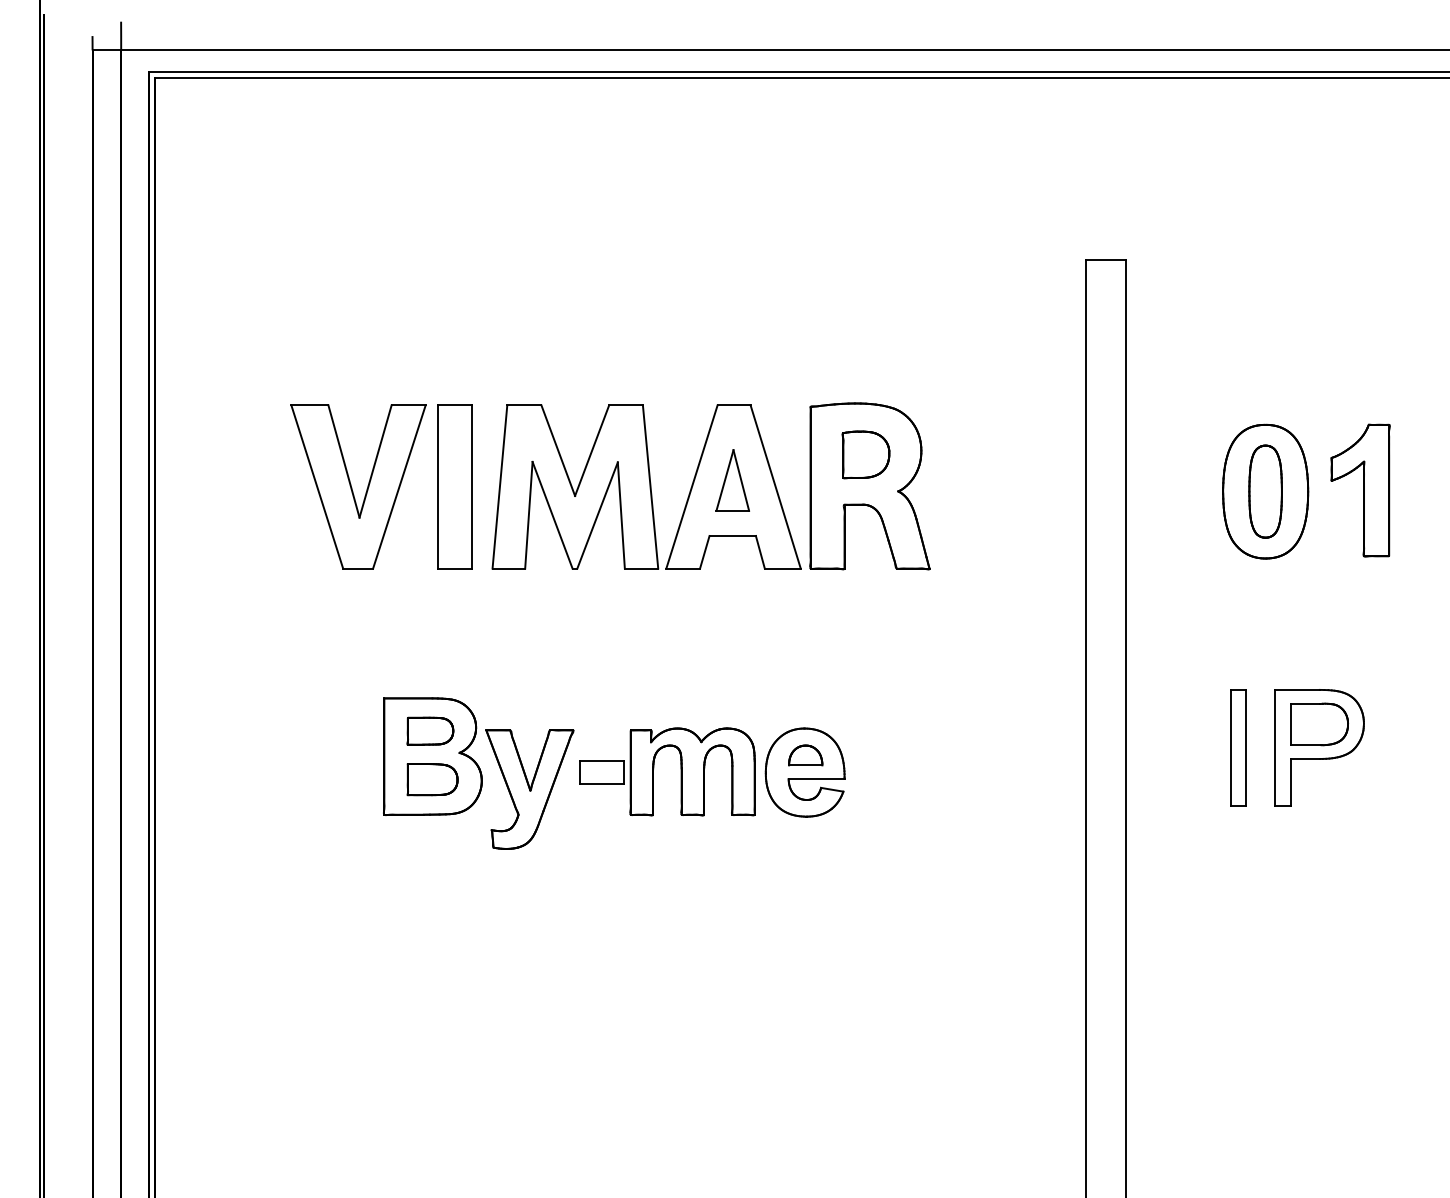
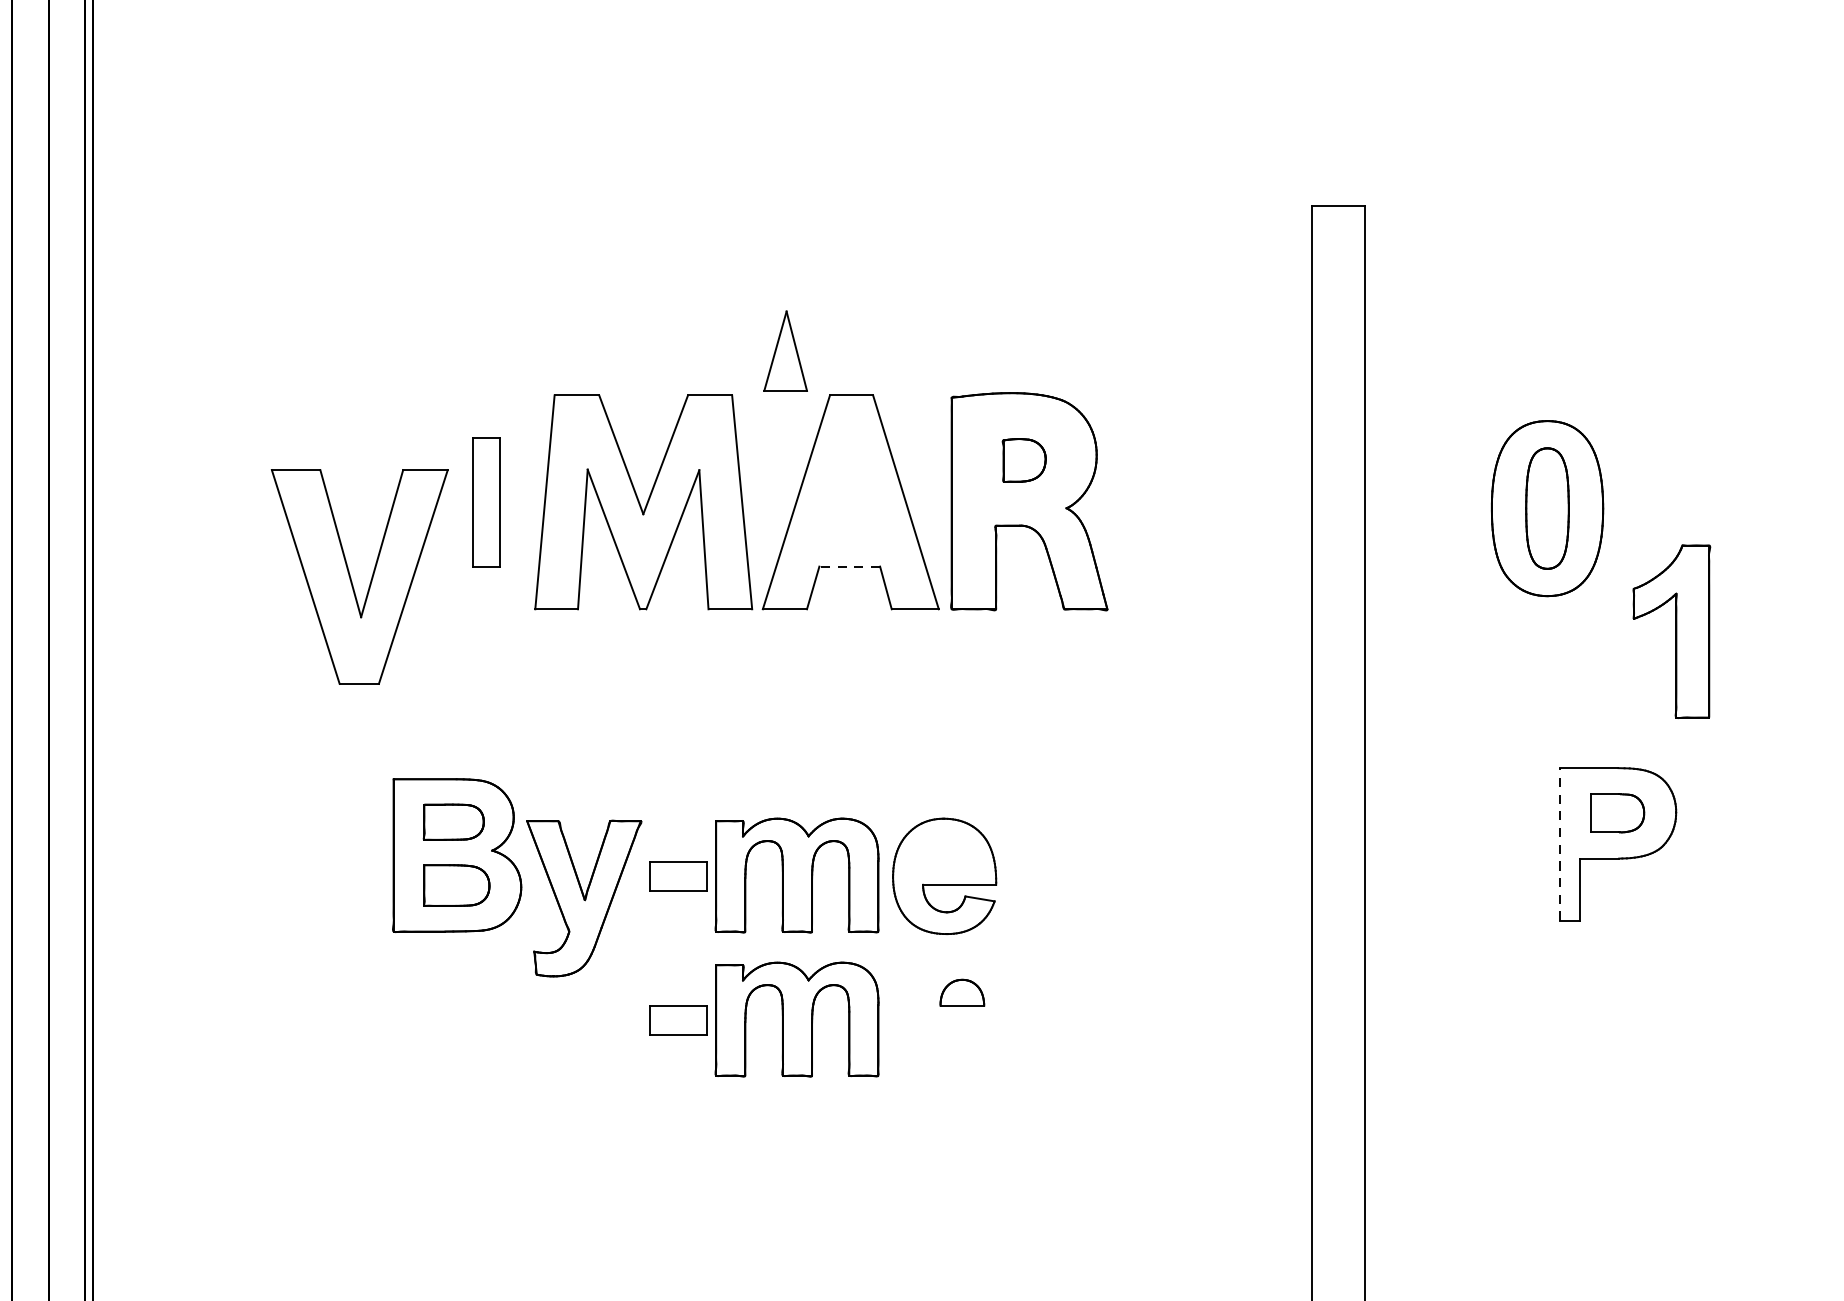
part: (865, 454) -> (1023, 459), size x0.7
part: (732, 480) -> (785, 351), moved
part: (454, 486) -> (485, 501), size x0.6
part: (352, 487) -> (351, 577), moved
part: (1360, 490) -> (1671, 631), moved
line: (732, 536) -> (849, 567), solid -> dashed
part: (1319, 724) -> (1618, 813), size x0.7
part: (1238, 747) -> (1511, 843), removed
line: (1275, 747) -> (1560, 843), solid -> dashed
part: (805, 755) -> (962, 992), moved
part: (680, 881) -> (781, 1018), added

